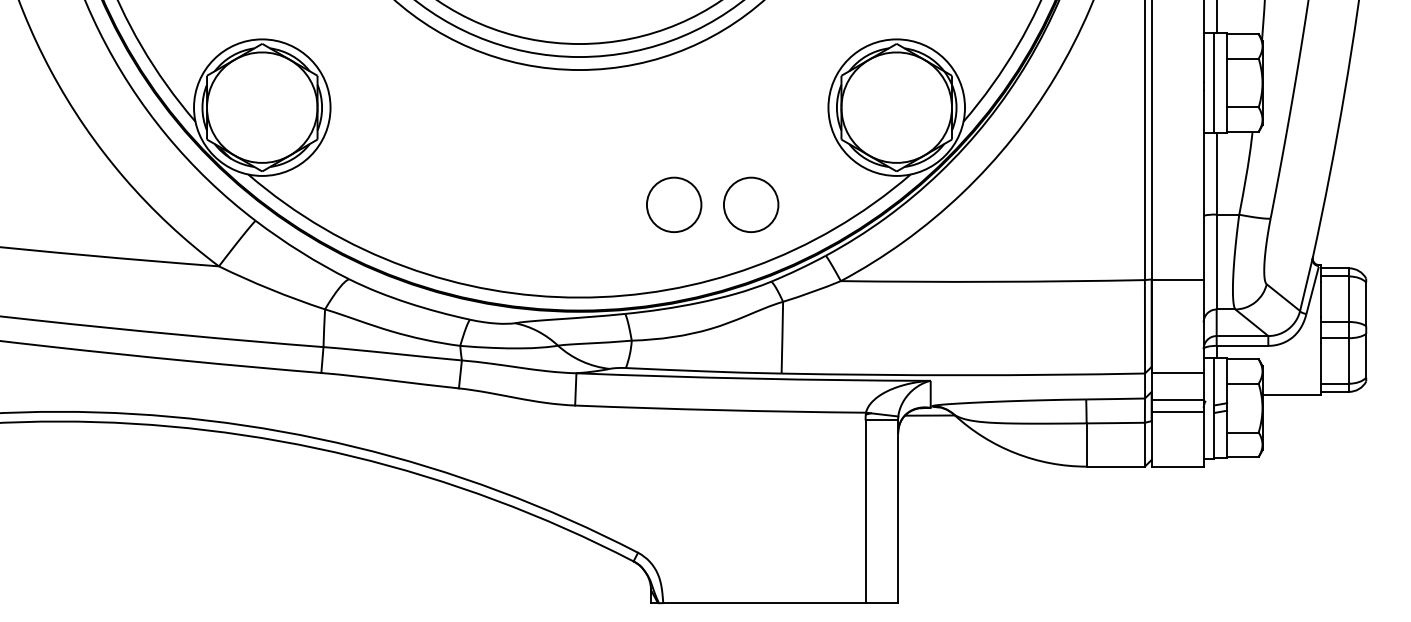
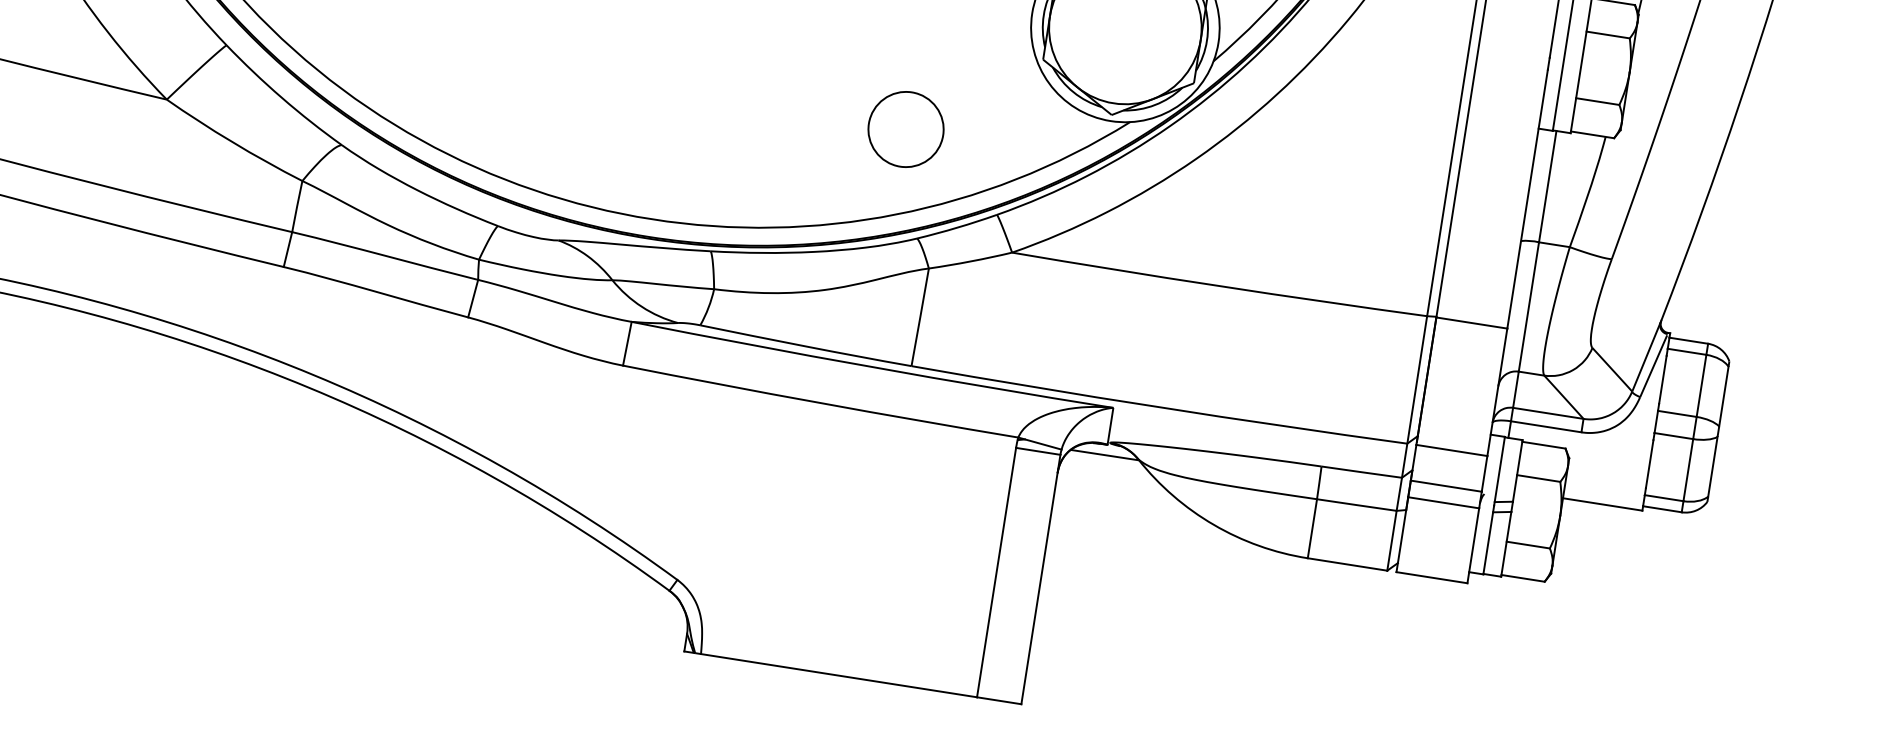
circle: (674, 204) -> (801, 112), removed

